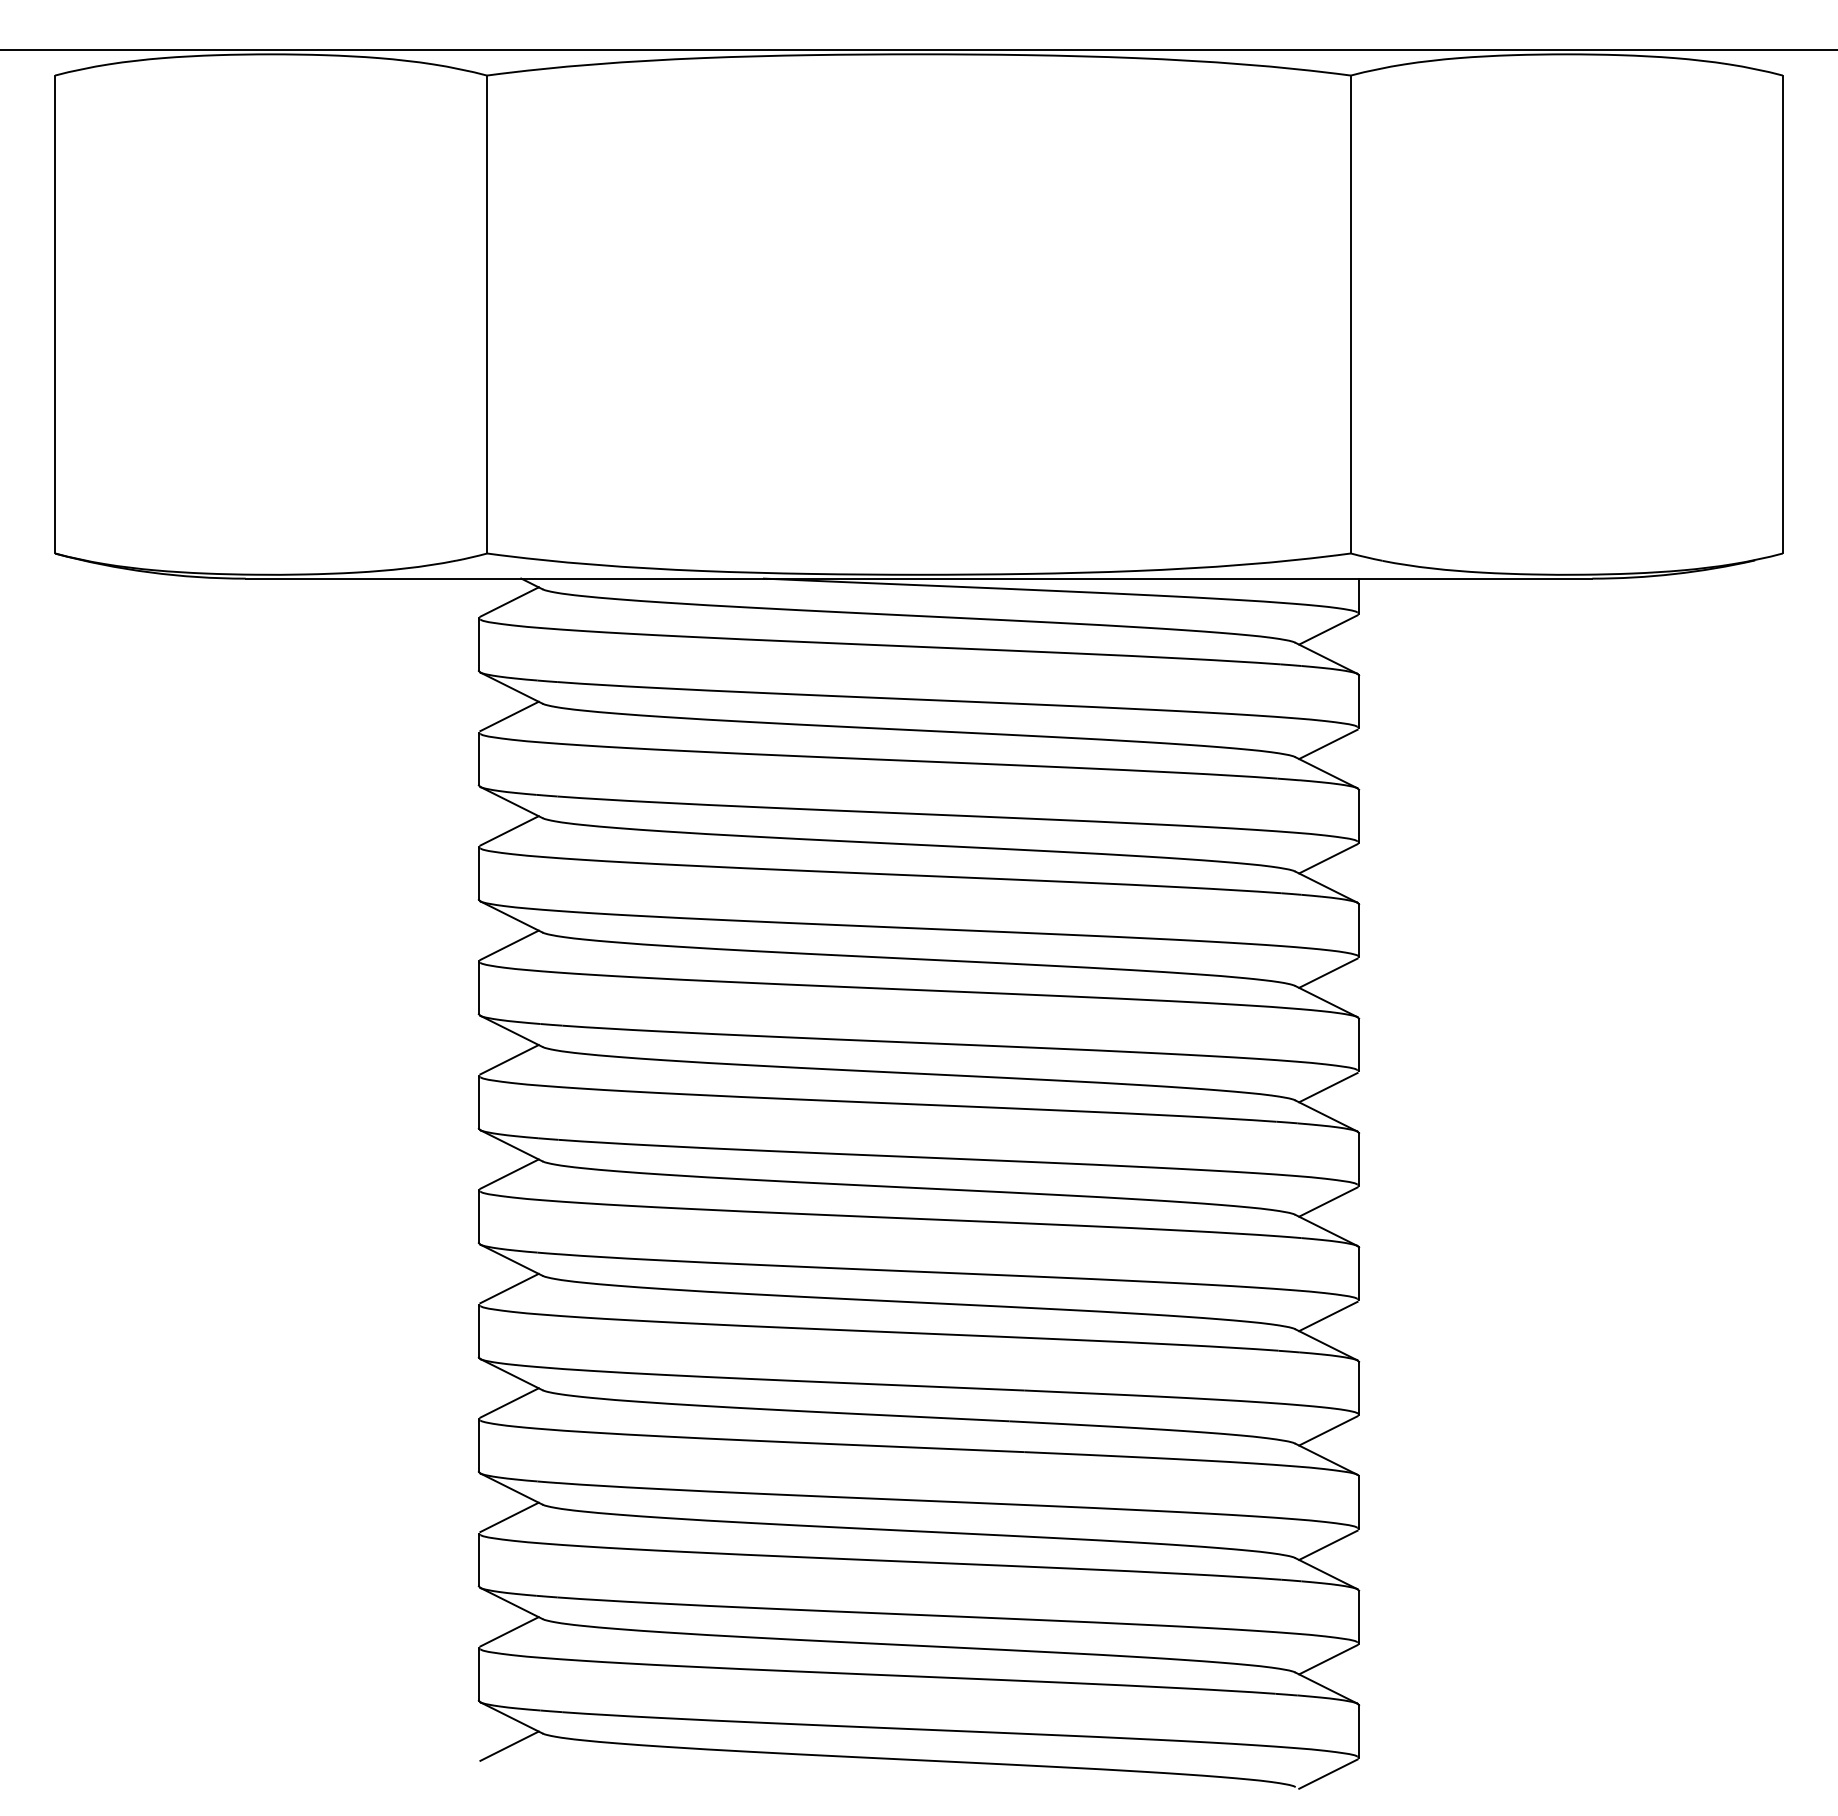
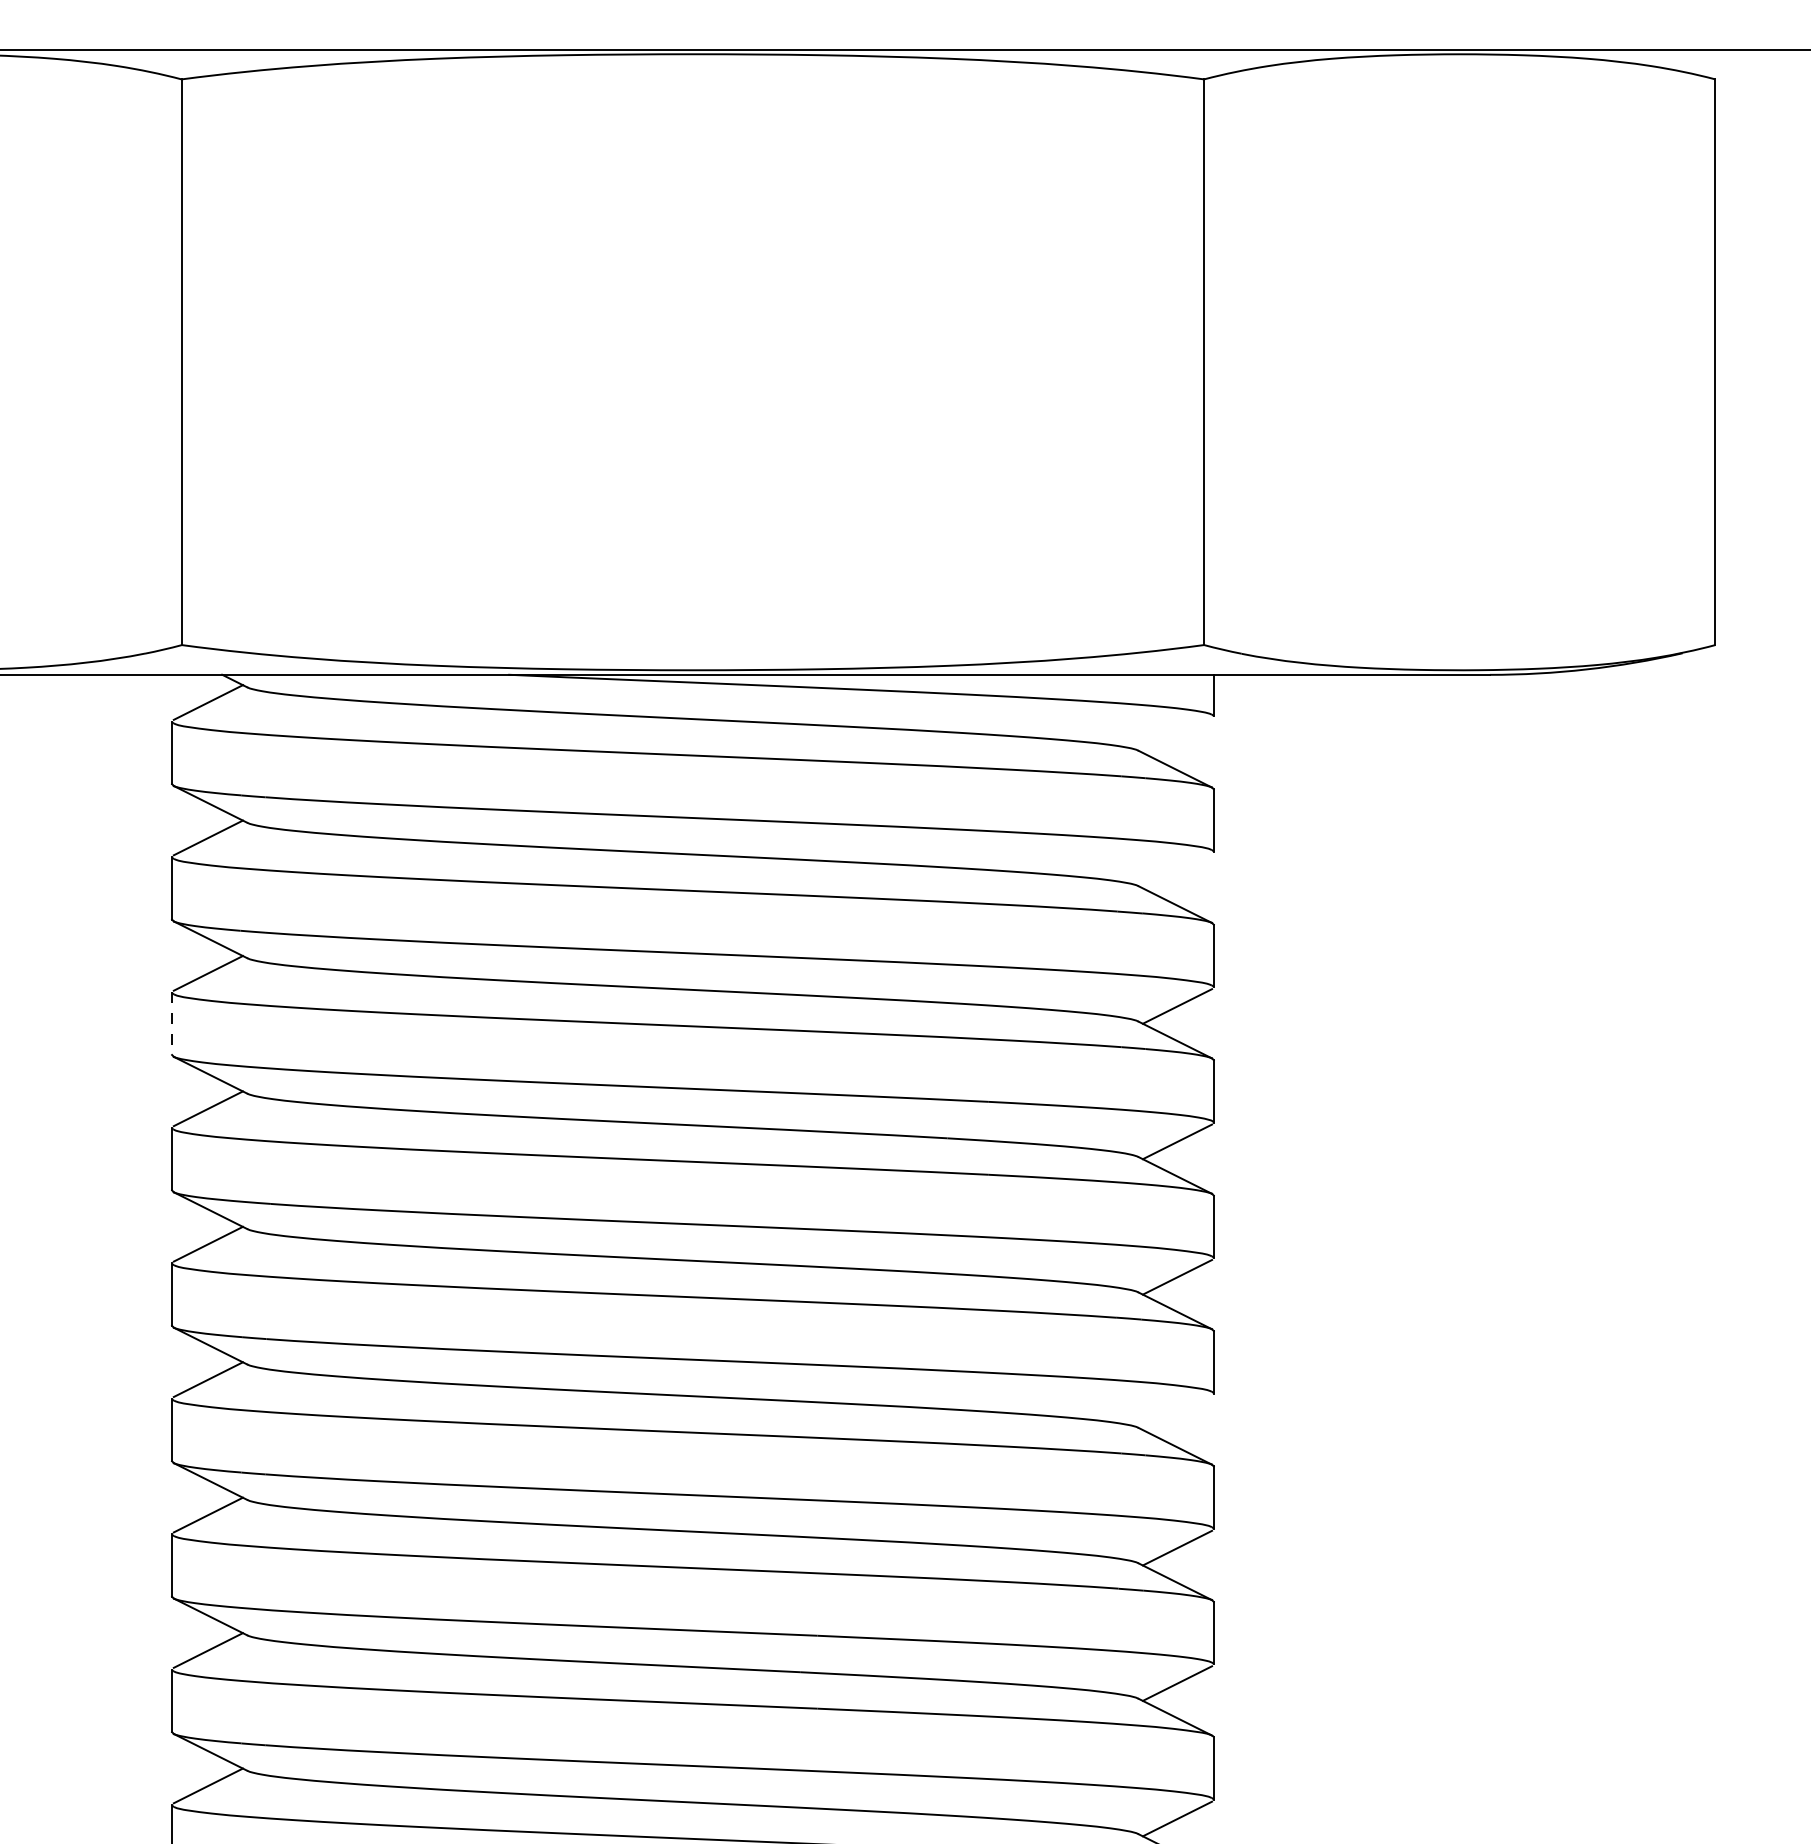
line: (1328, 629) -> (1177, 735), removed
line: (1328, 744) -> (1177, 871), removed
line: (478, 873) -> (171, 1023), solid -> dashed
line: (1328, 1201) -> (1177, 1412), removed

